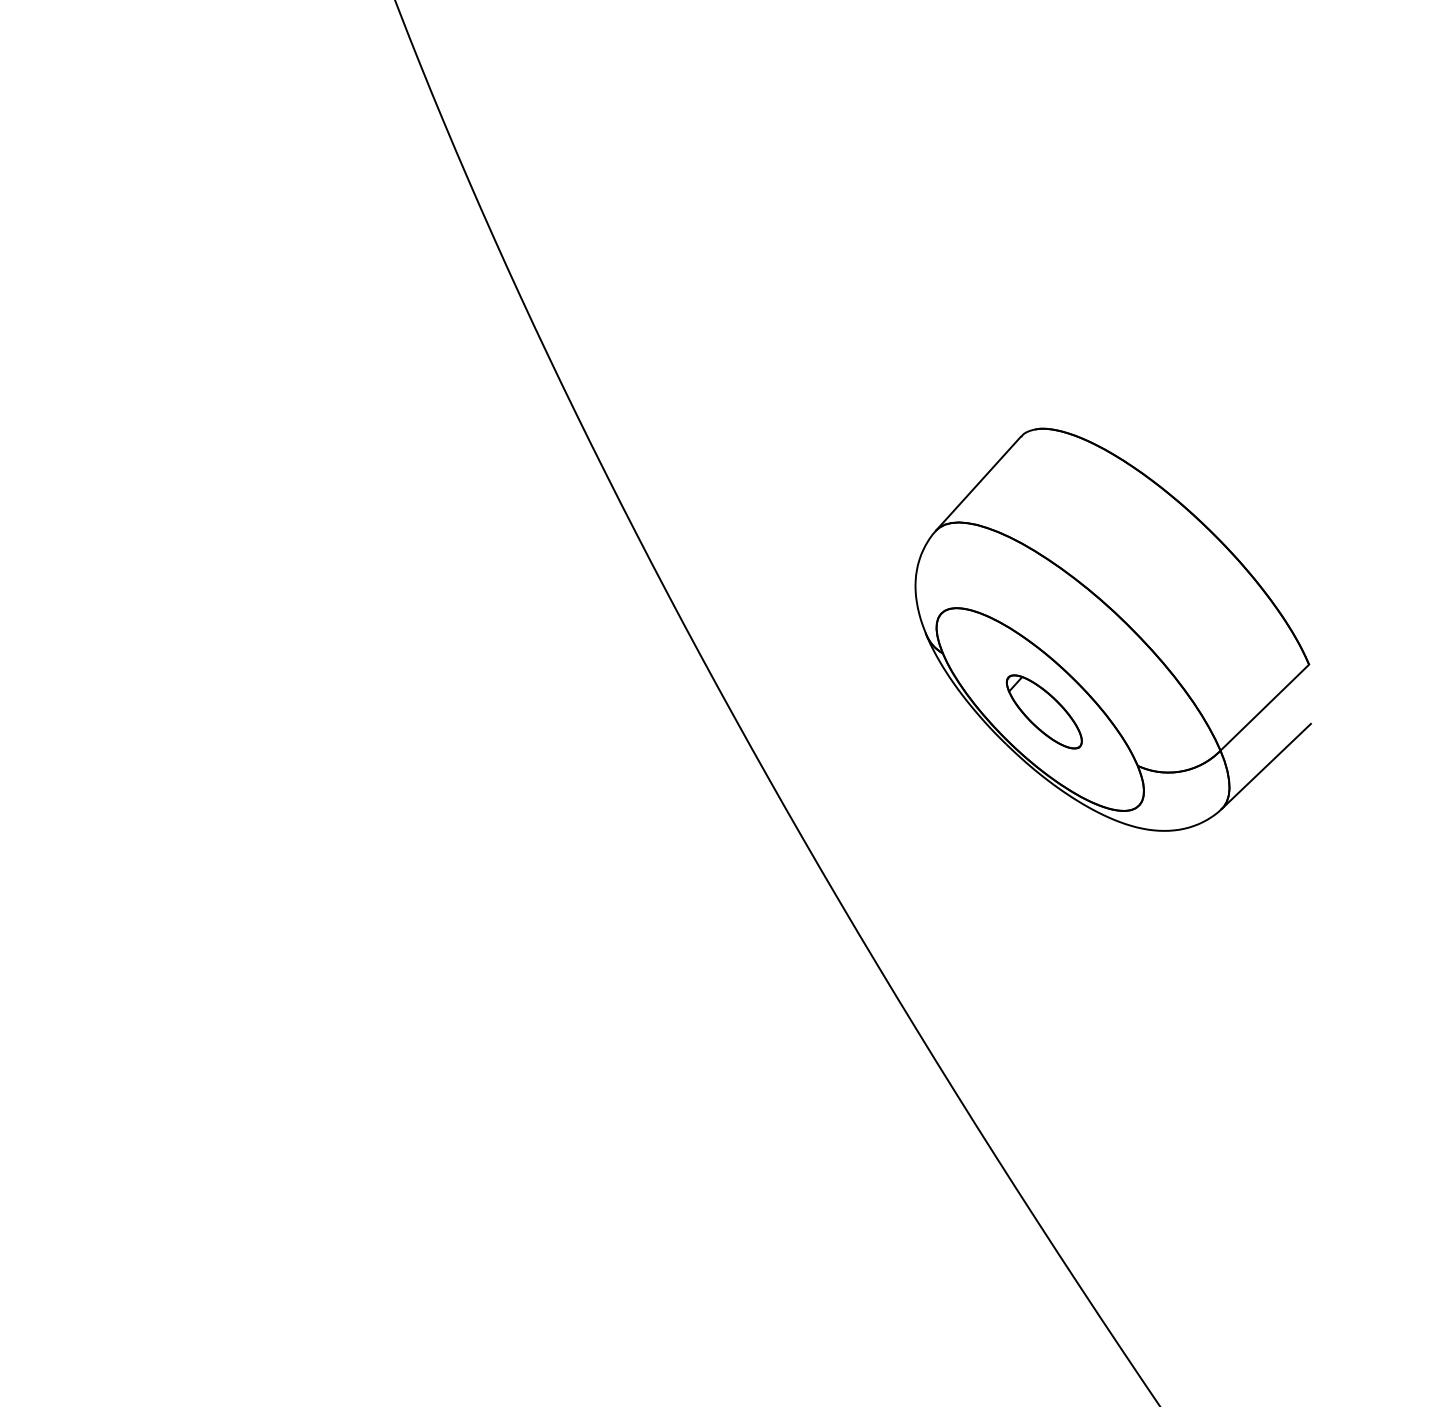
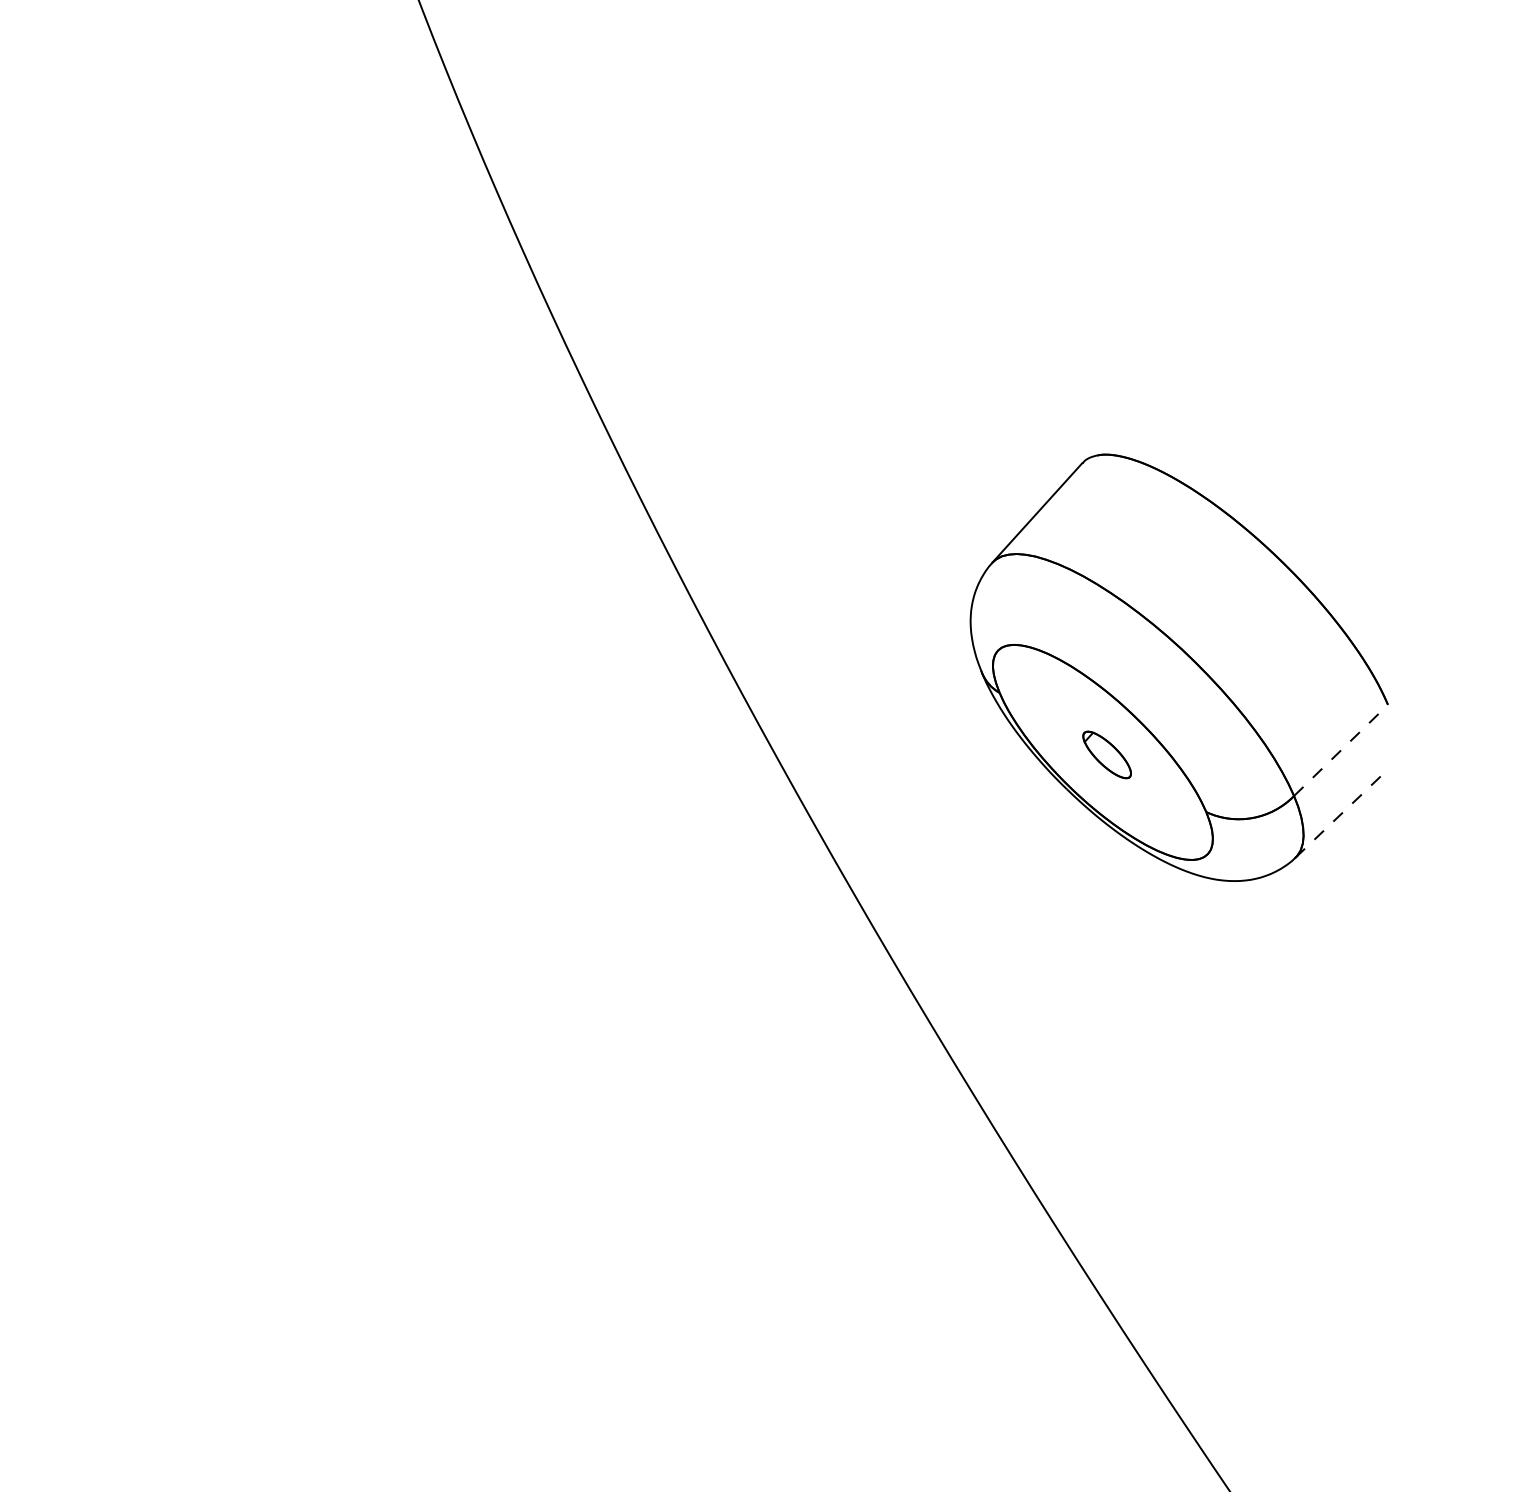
line: (1265, 707) -> (1341, 750), solid -> dashed
part: (1043, 711) -> (1106, 754), size x0.6
line: (1267, 766) -> (1343, 812), solid -> dashed

